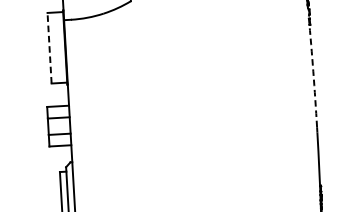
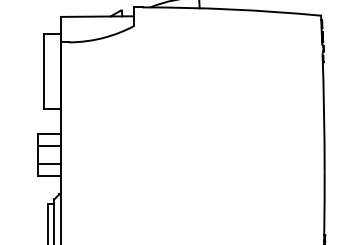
line: (49, 48) -> (44, 71), dashed -> solid
arc: (313, 71) -> (324, 112), dashed -> solid

